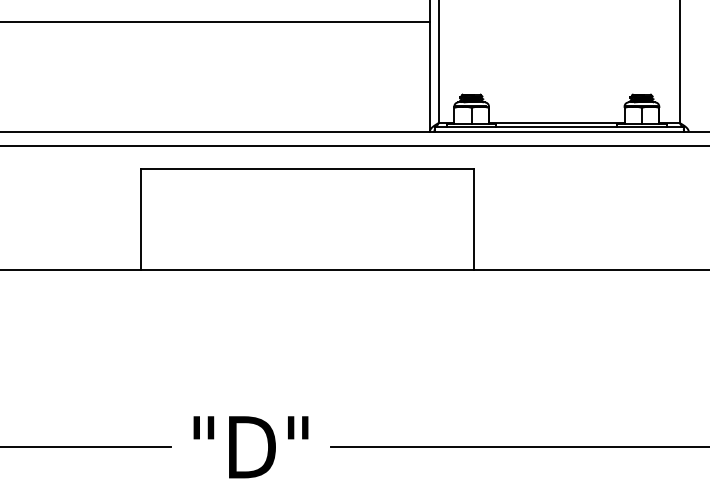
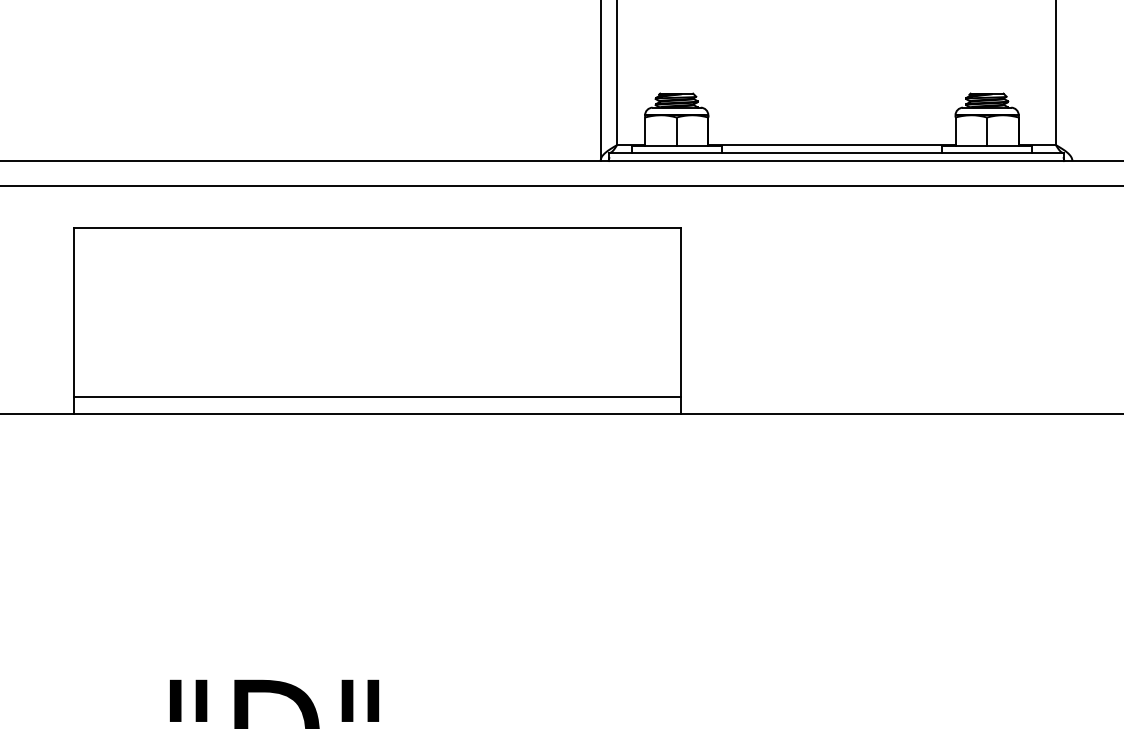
line: (307, 261) -> (377, 397), added

